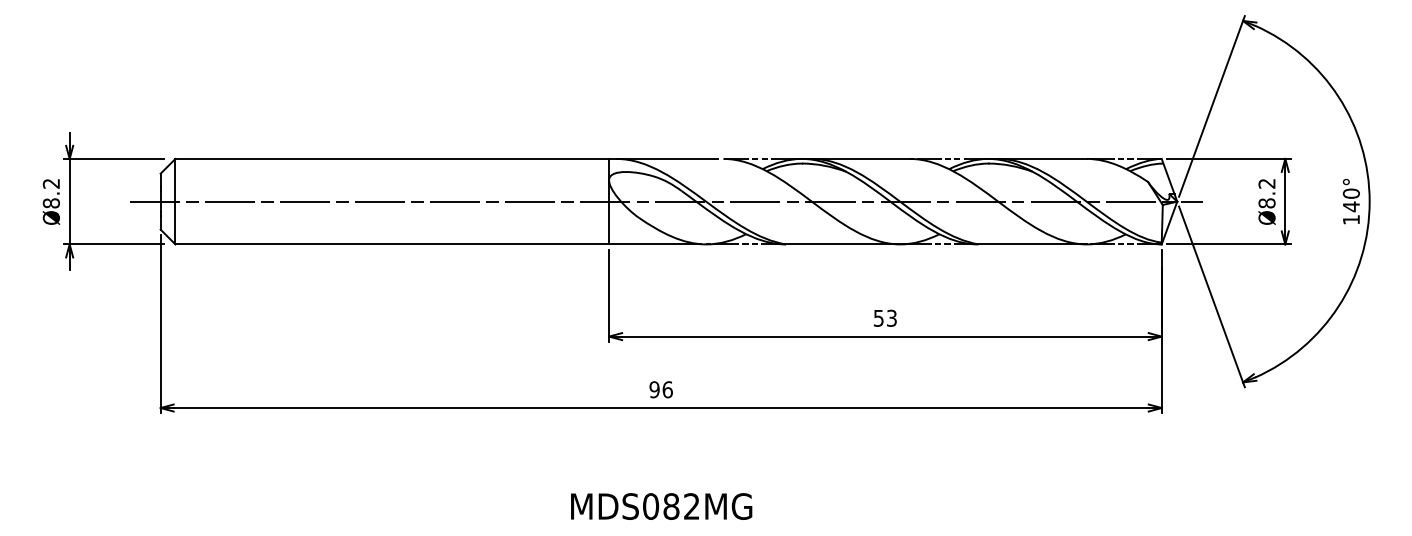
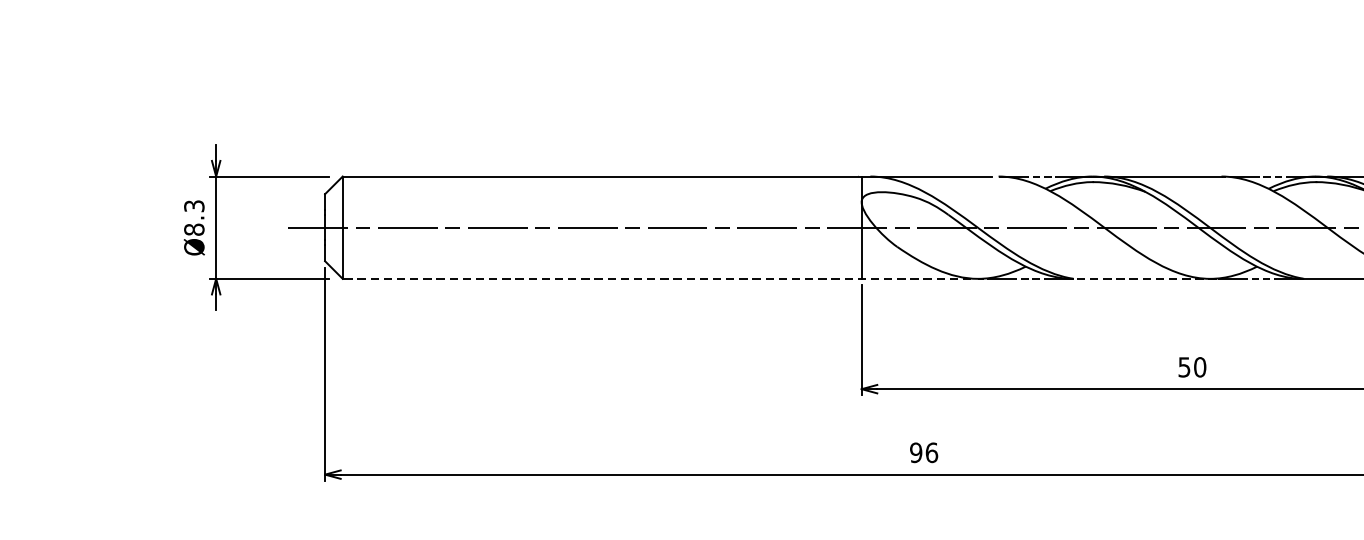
text: (51, 183) -> (194, 205), Ø8.2 -> Ø8.3
line: (438, 244) -> (657, 278), solid -> dashed
line: (845, 244) -> (1144, 278), solid -> dashed
text: (891, 317) -> (1199, 366), 53 -> 50

